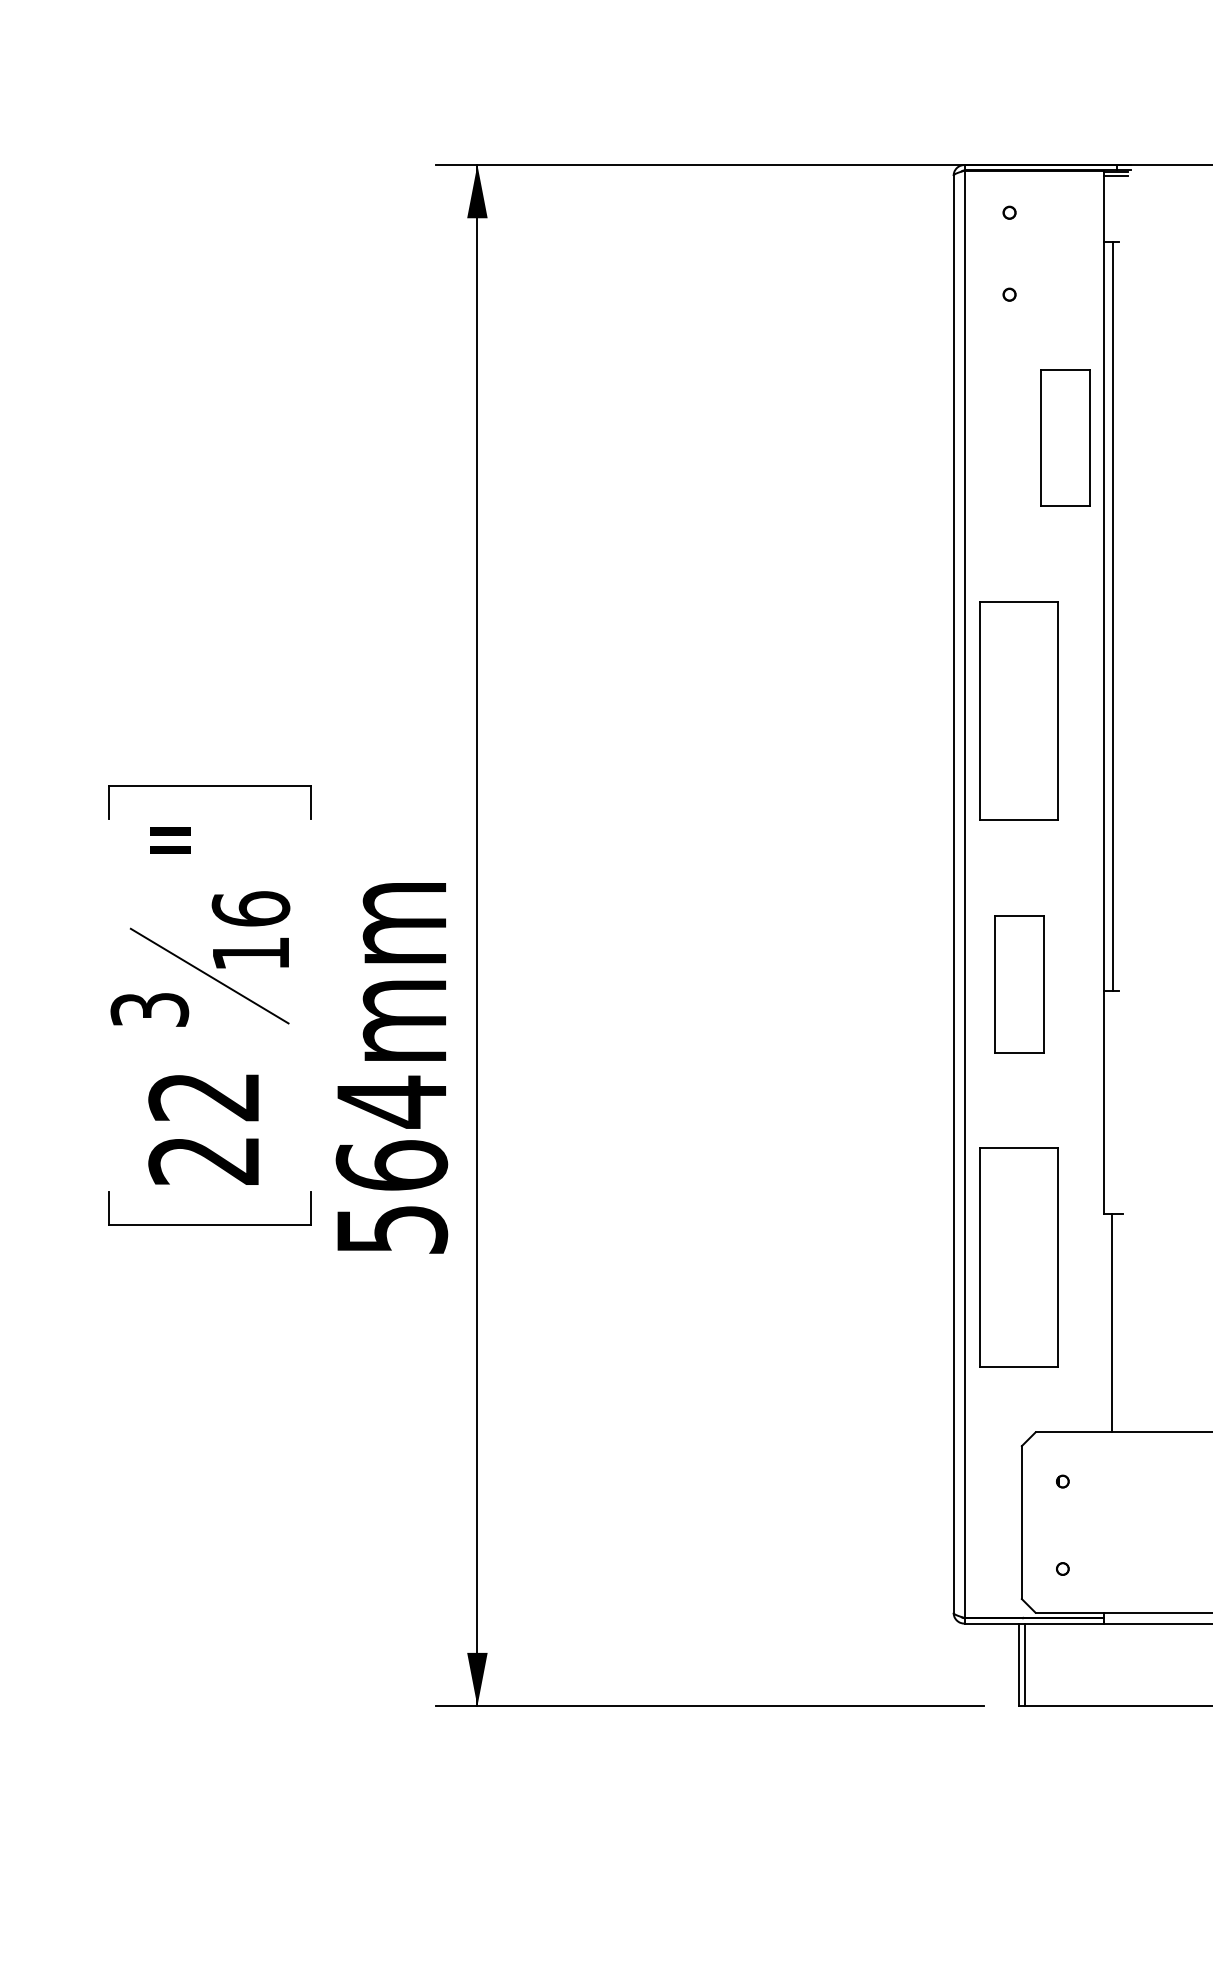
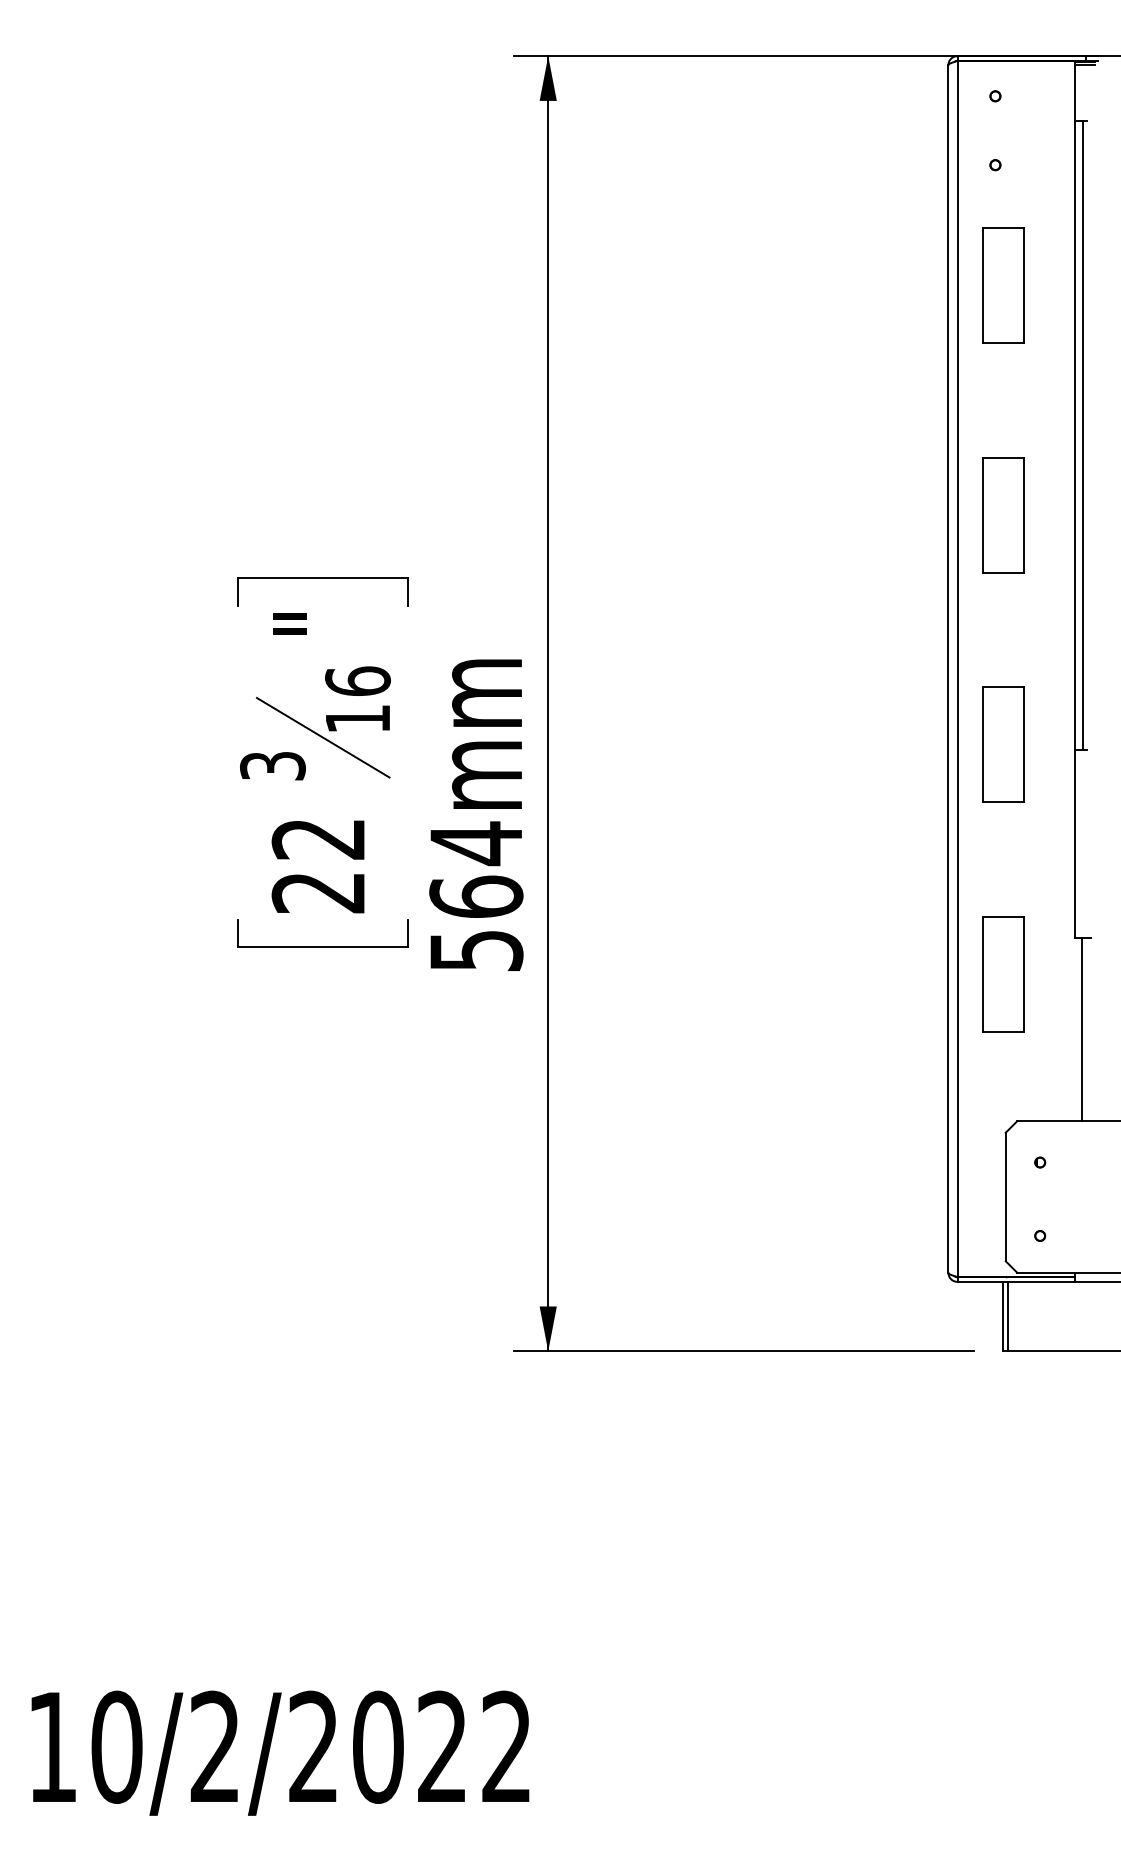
part: (1065, 437) -> (1003, 285), moved
part: (1019, 711) -> (1003, 515), size x0.62
part: (1019, 1257) -> (1003, 974), size x0.62

